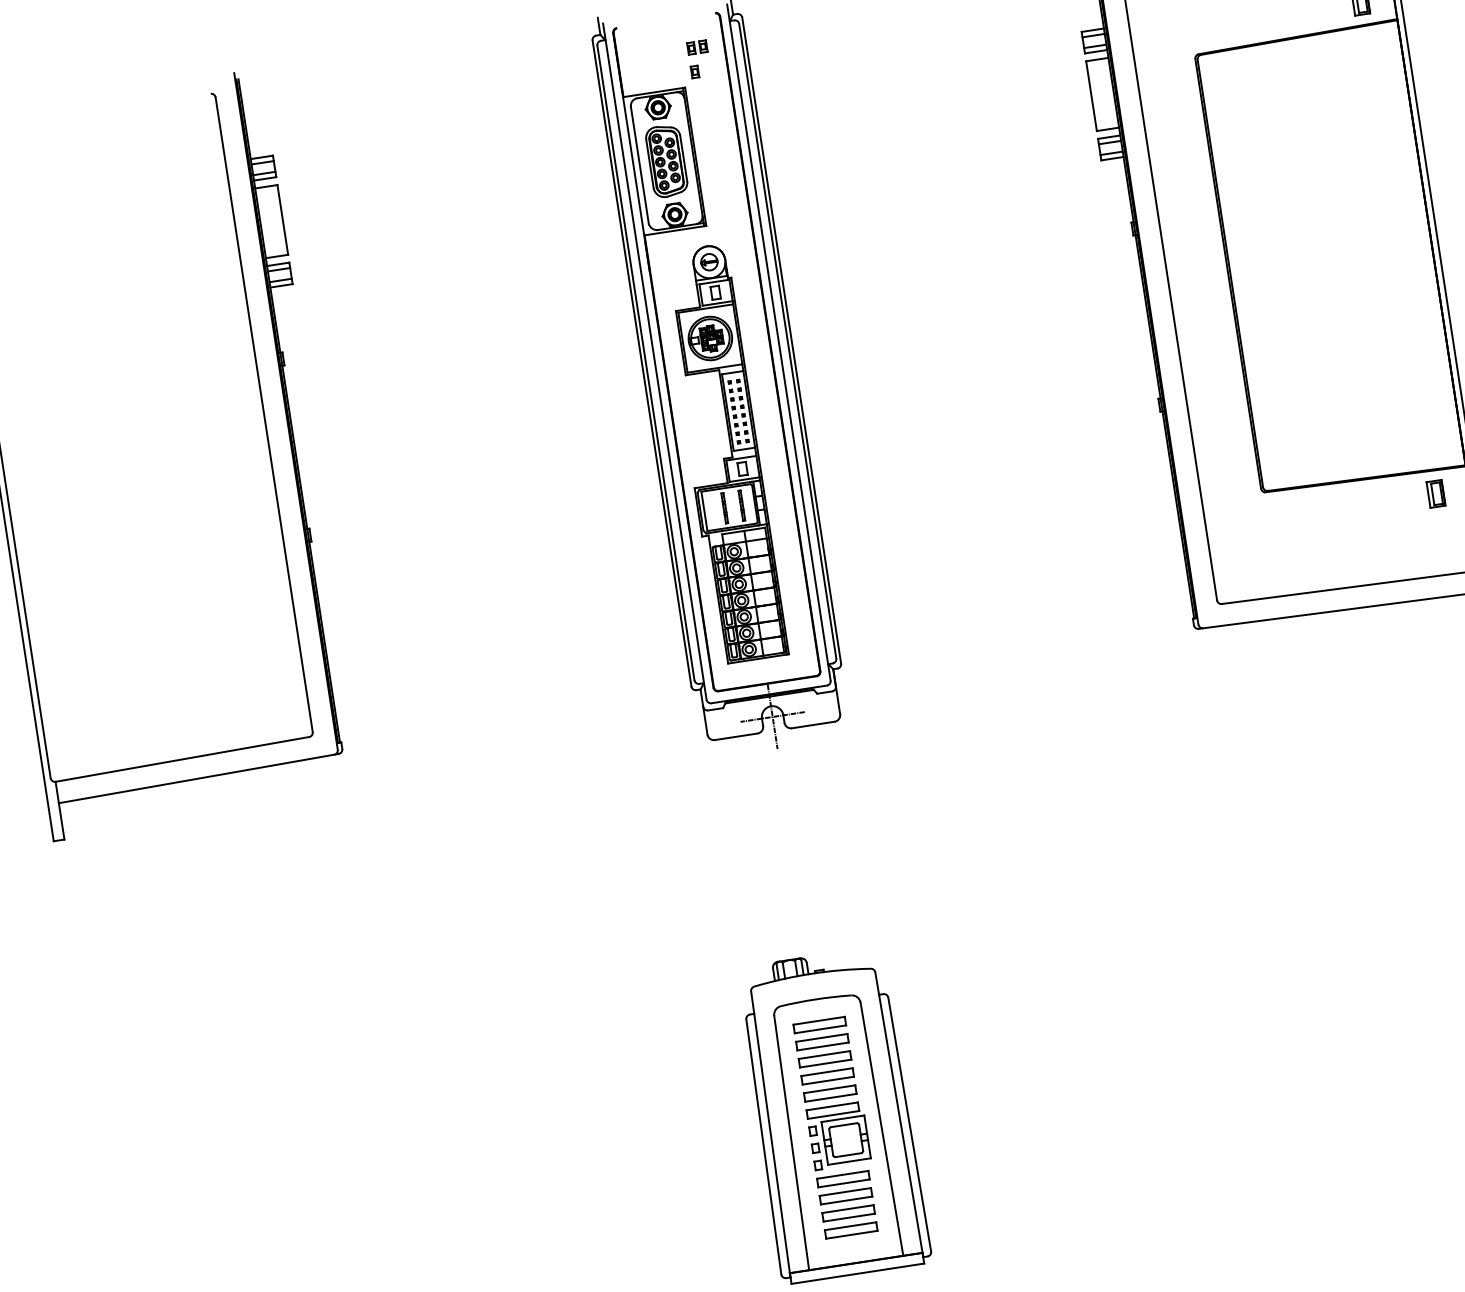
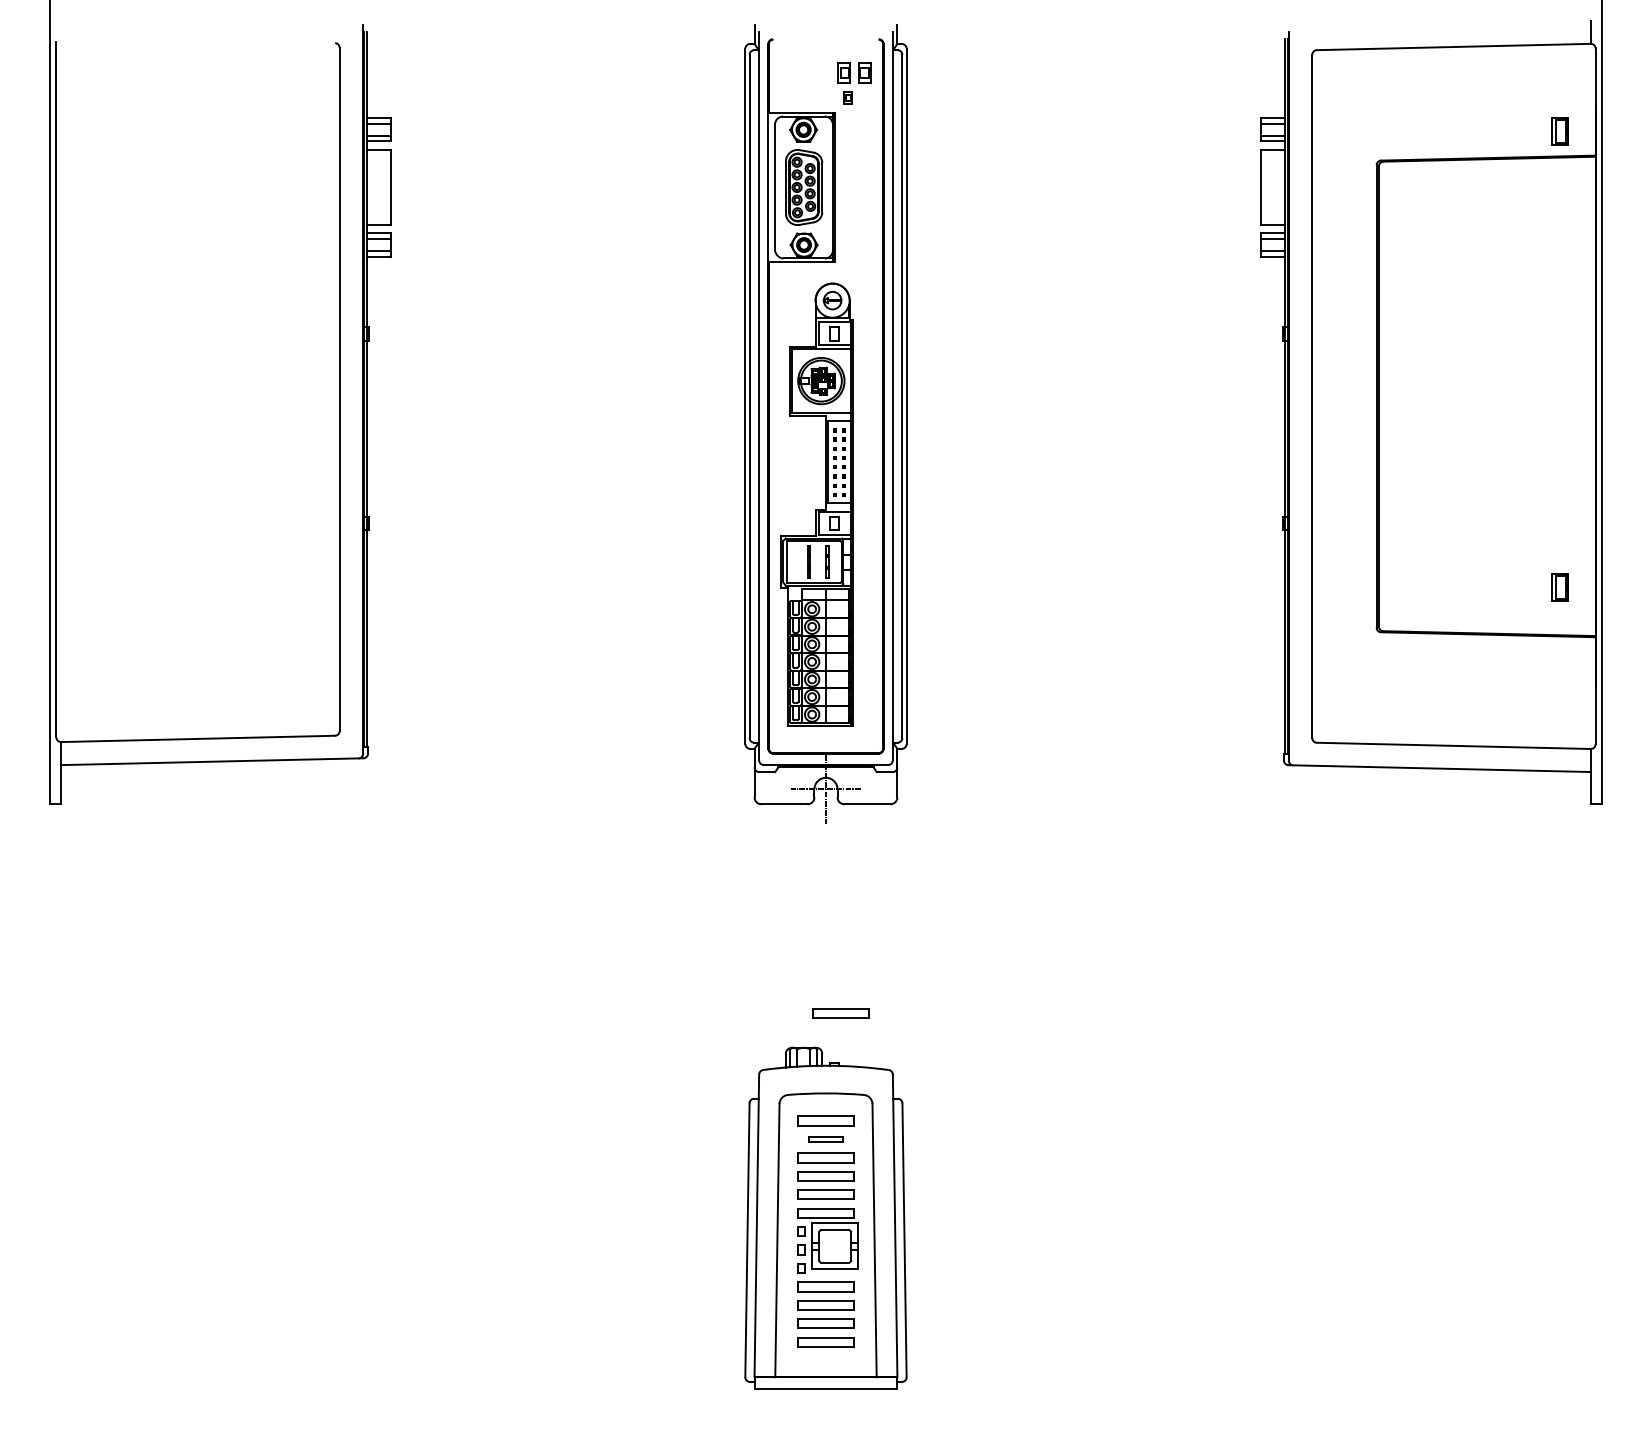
part: (697, 47) -> (854, 72), size x1.6
part: (1435, 494) -> (1559, 587), moved
part: (818, 923) -> (840, 1013), added
part: (822, 1042) -> (825, 1139), size x0.6

